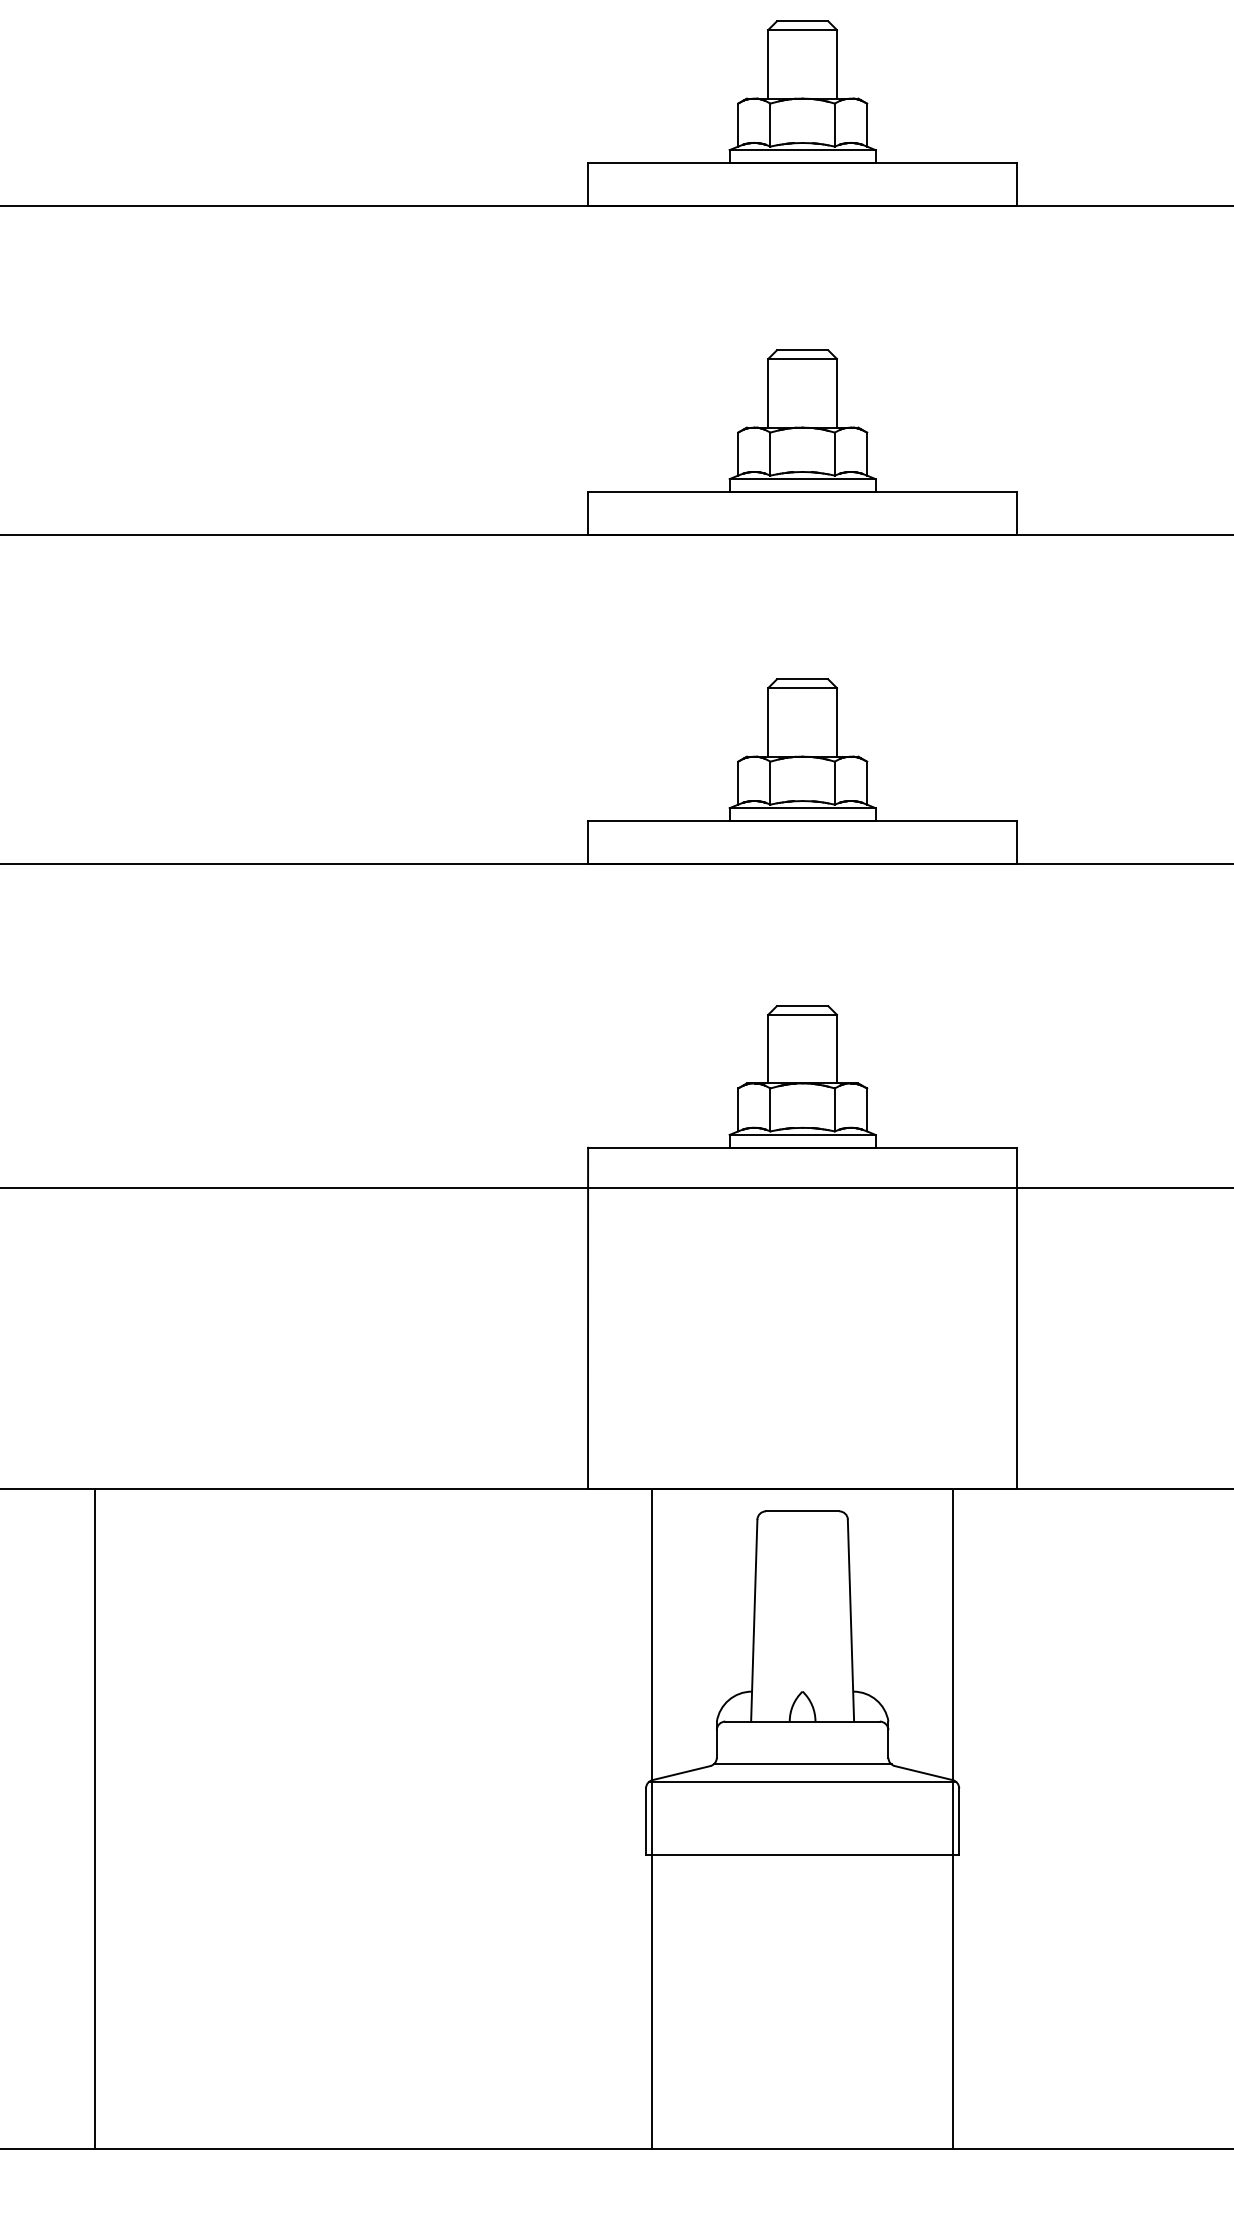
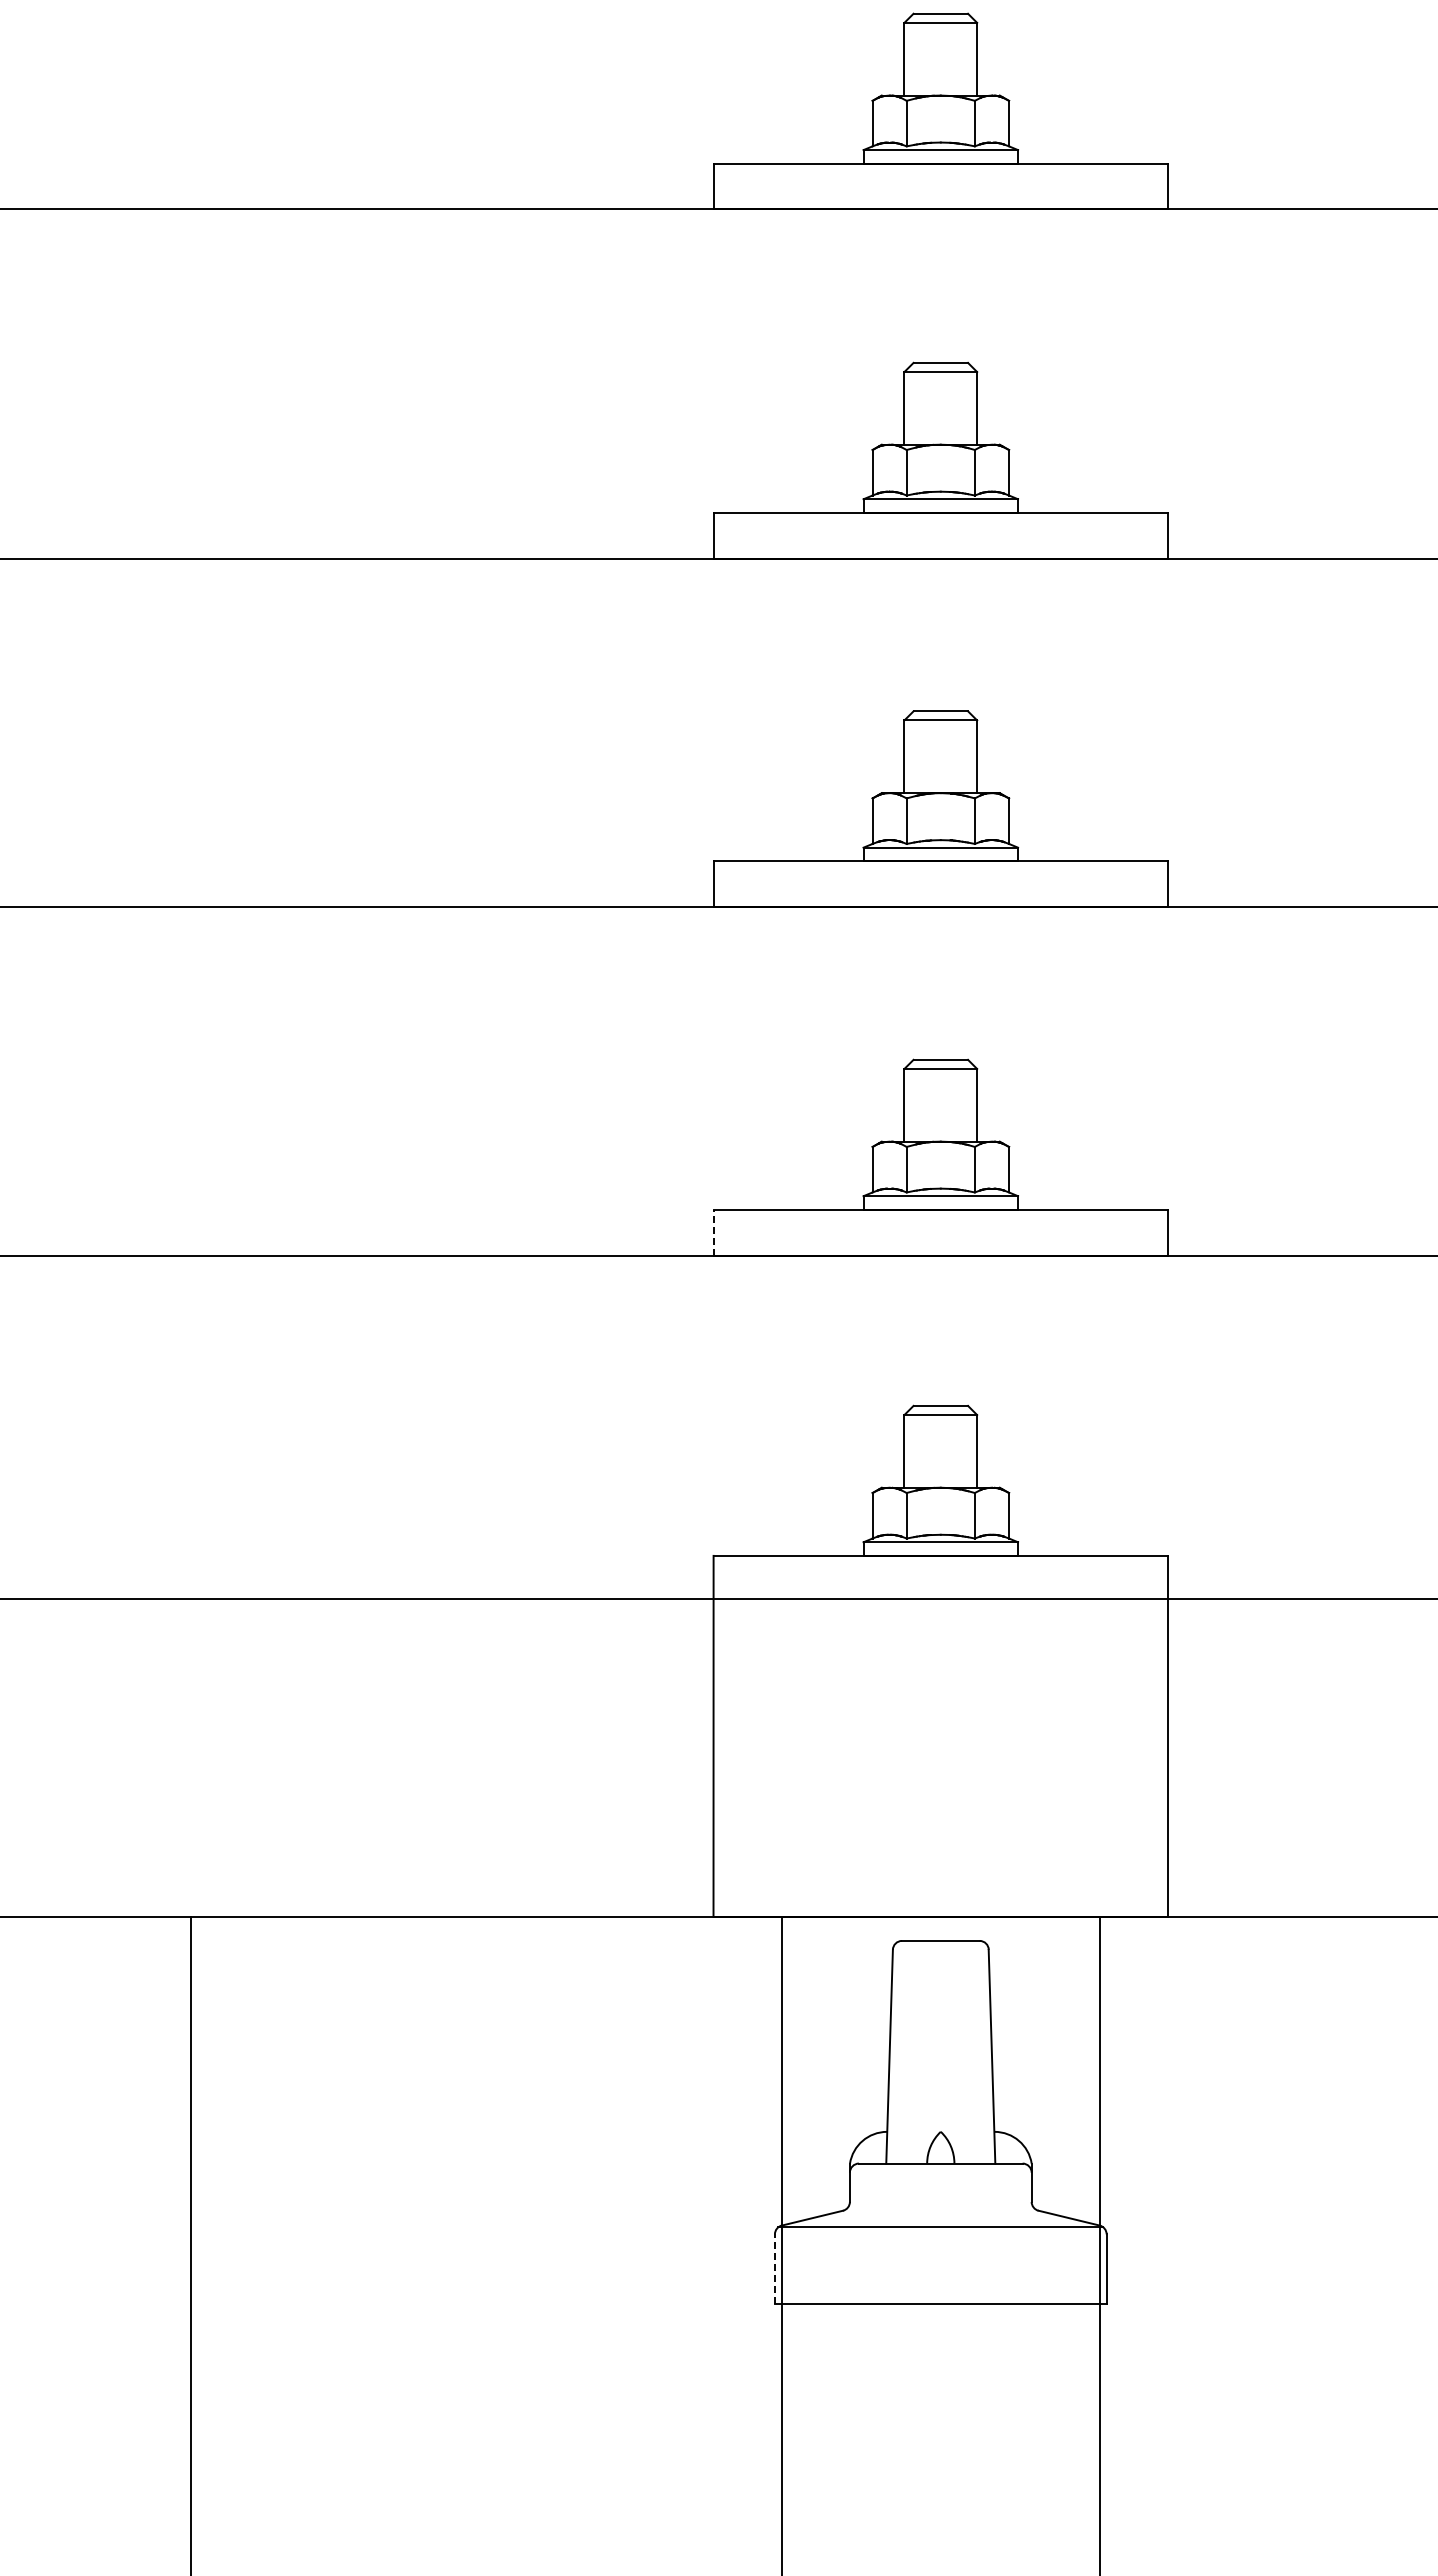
line: (588, 842) -> (713, 1232), solid -> dashed
line: (802, 1764) -> (940, 2209), removed
line: (645, 1820) -> (774, 2268), solid -> dashed

